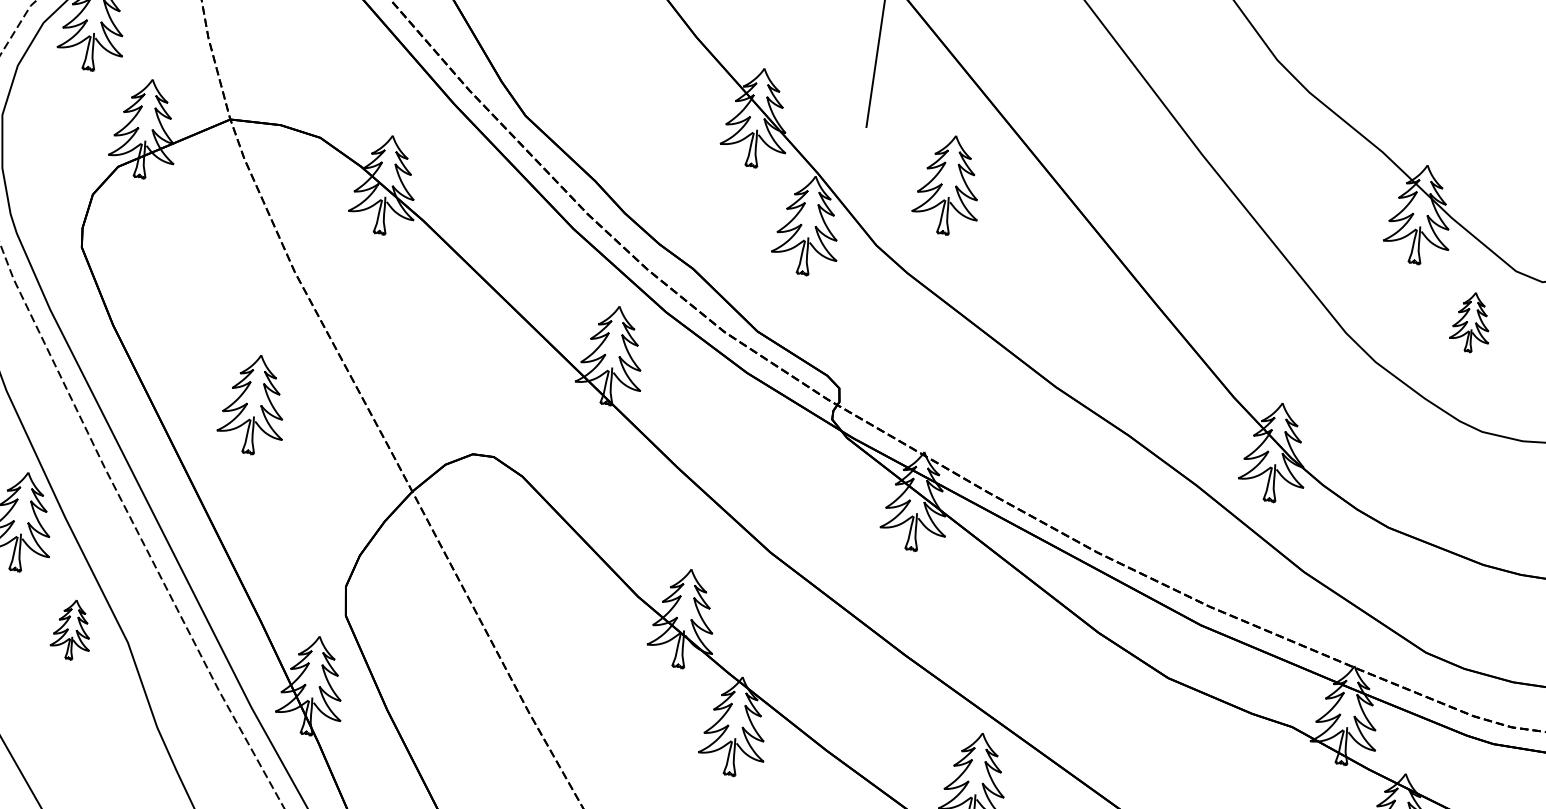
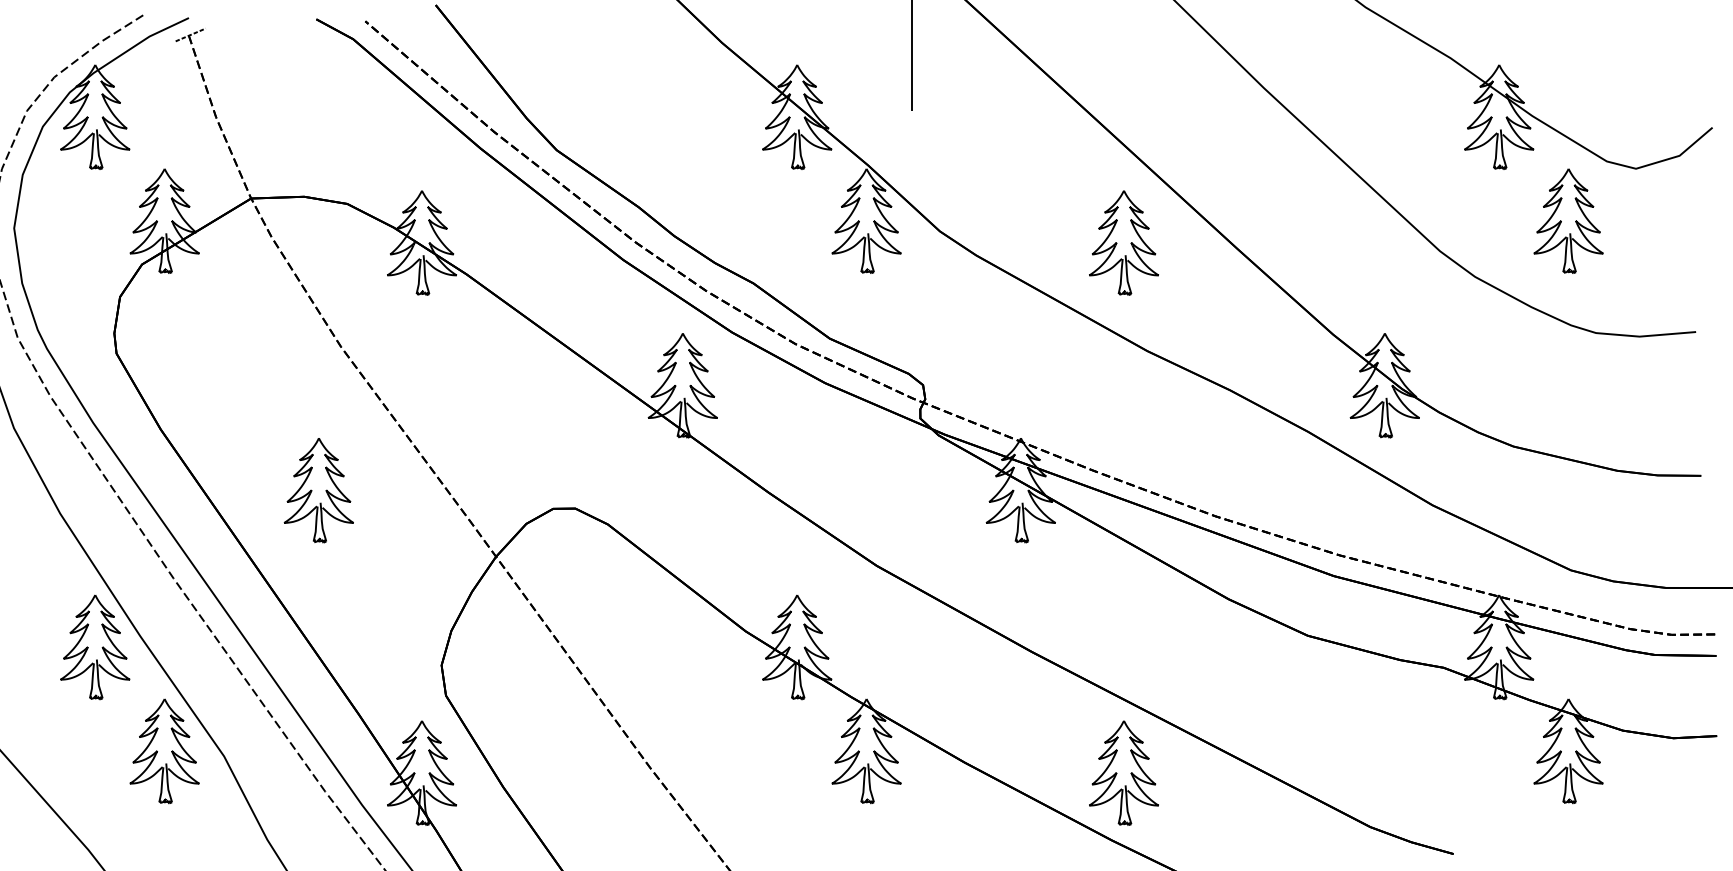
part: (948, 184) -> (1123, 242), moved
part: (1471, 321) -> (1568, 220), size x1.67
part: (72, 629) -> (164, 751), size x1.67

